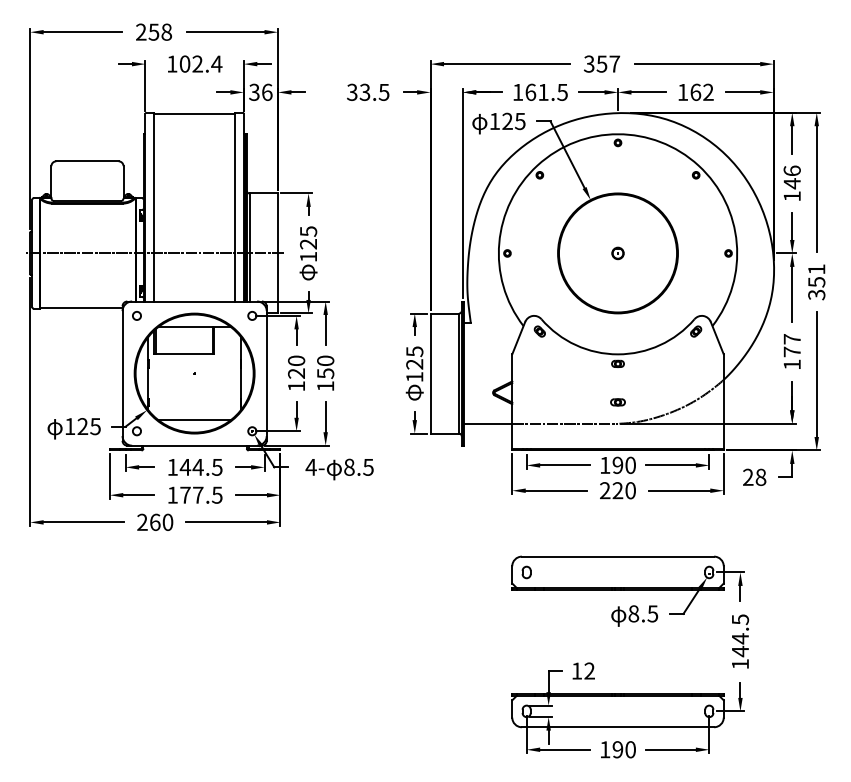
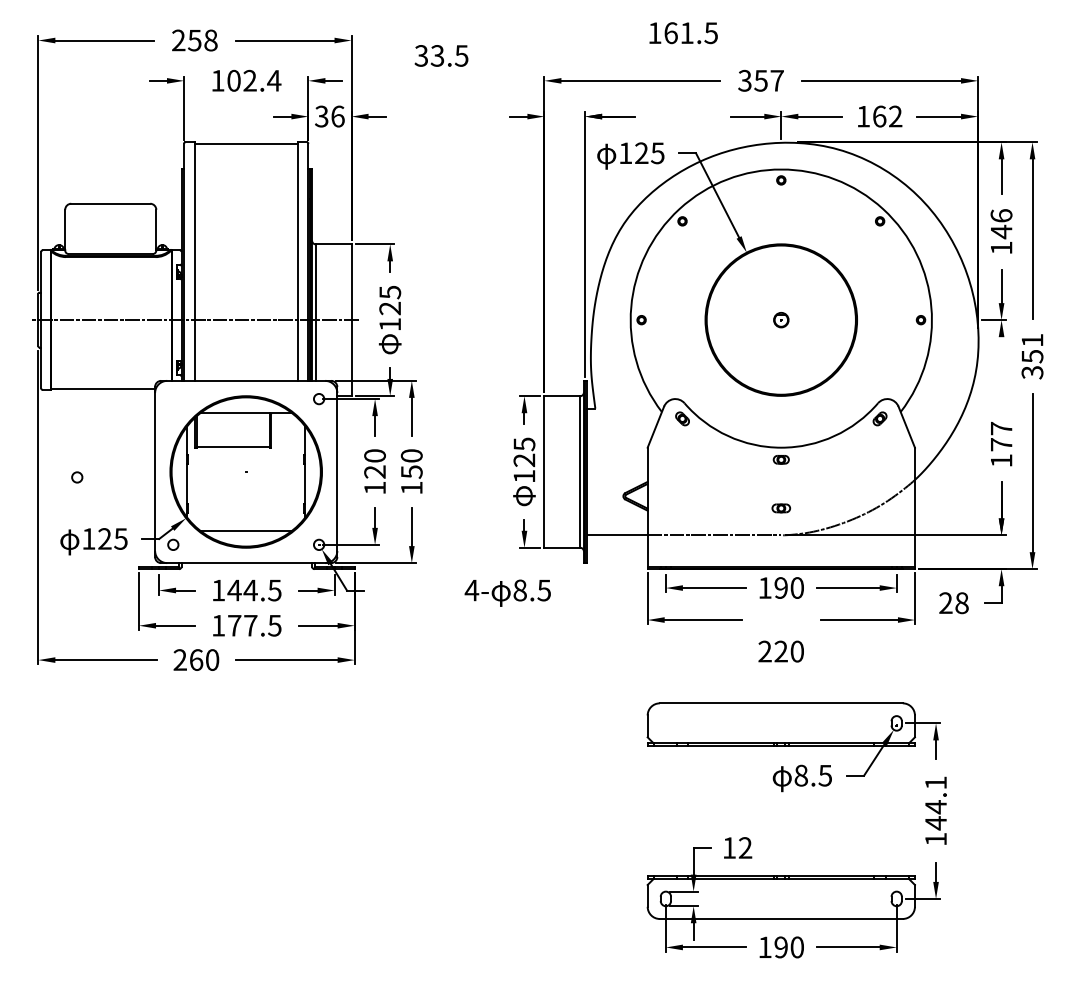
text: (368, 91) -> (441, 54), moved
text: (540, 91) -> (683, 32), moved
line: (792, 294) -> (1001, 372), removed
circle: (136, 315) -> (76, 476), moved
text: (339, 469) -> (507, 593), moved
text: (617, 490) -> (780, 651), moved
part: (526, 572) -> (665, 723), removed
text: (740, 619) -> (936, 782), 144.5 -> 144.1

